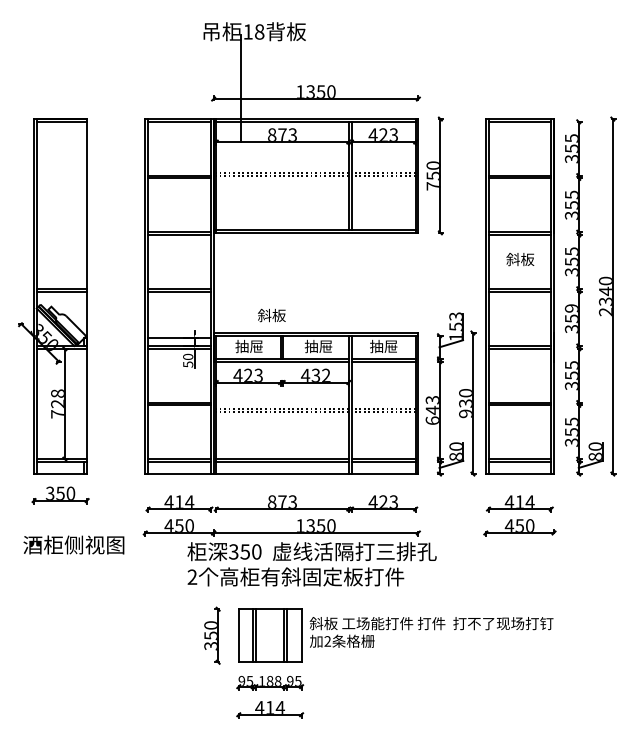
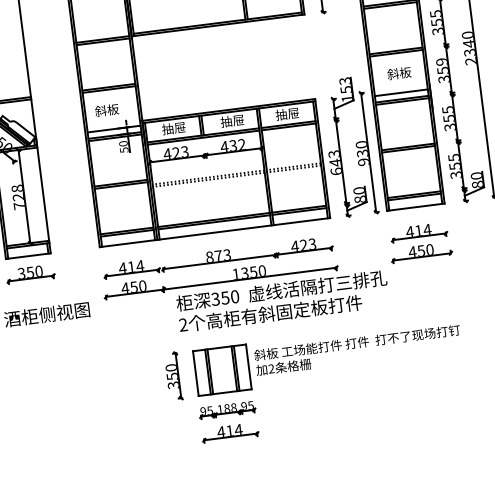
text: (520, 259) -> (399, 73), moved
text: (271, 315) -> (106, 110), moved
line: (519, 338) -> (401, 92), added
text: (311, 564) -> (282, 301), moved

